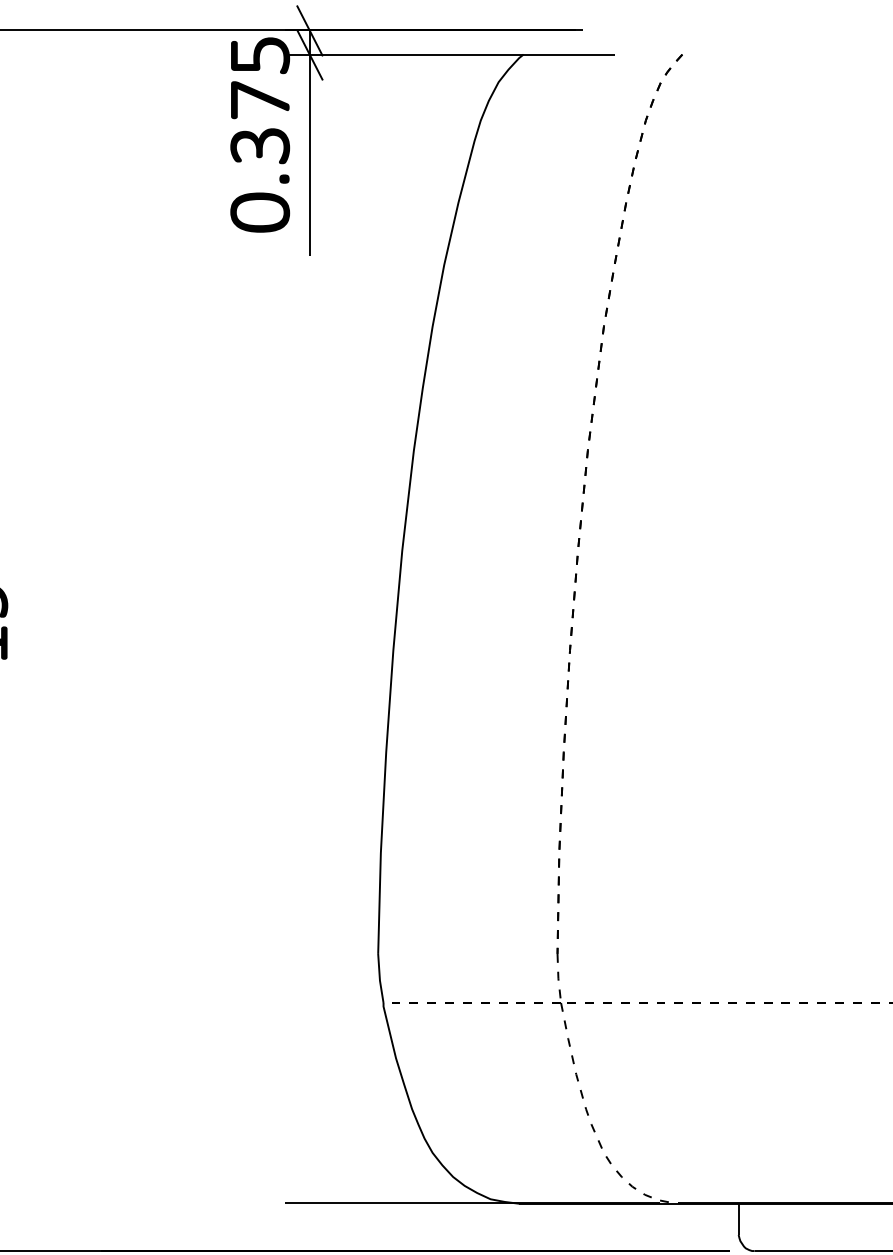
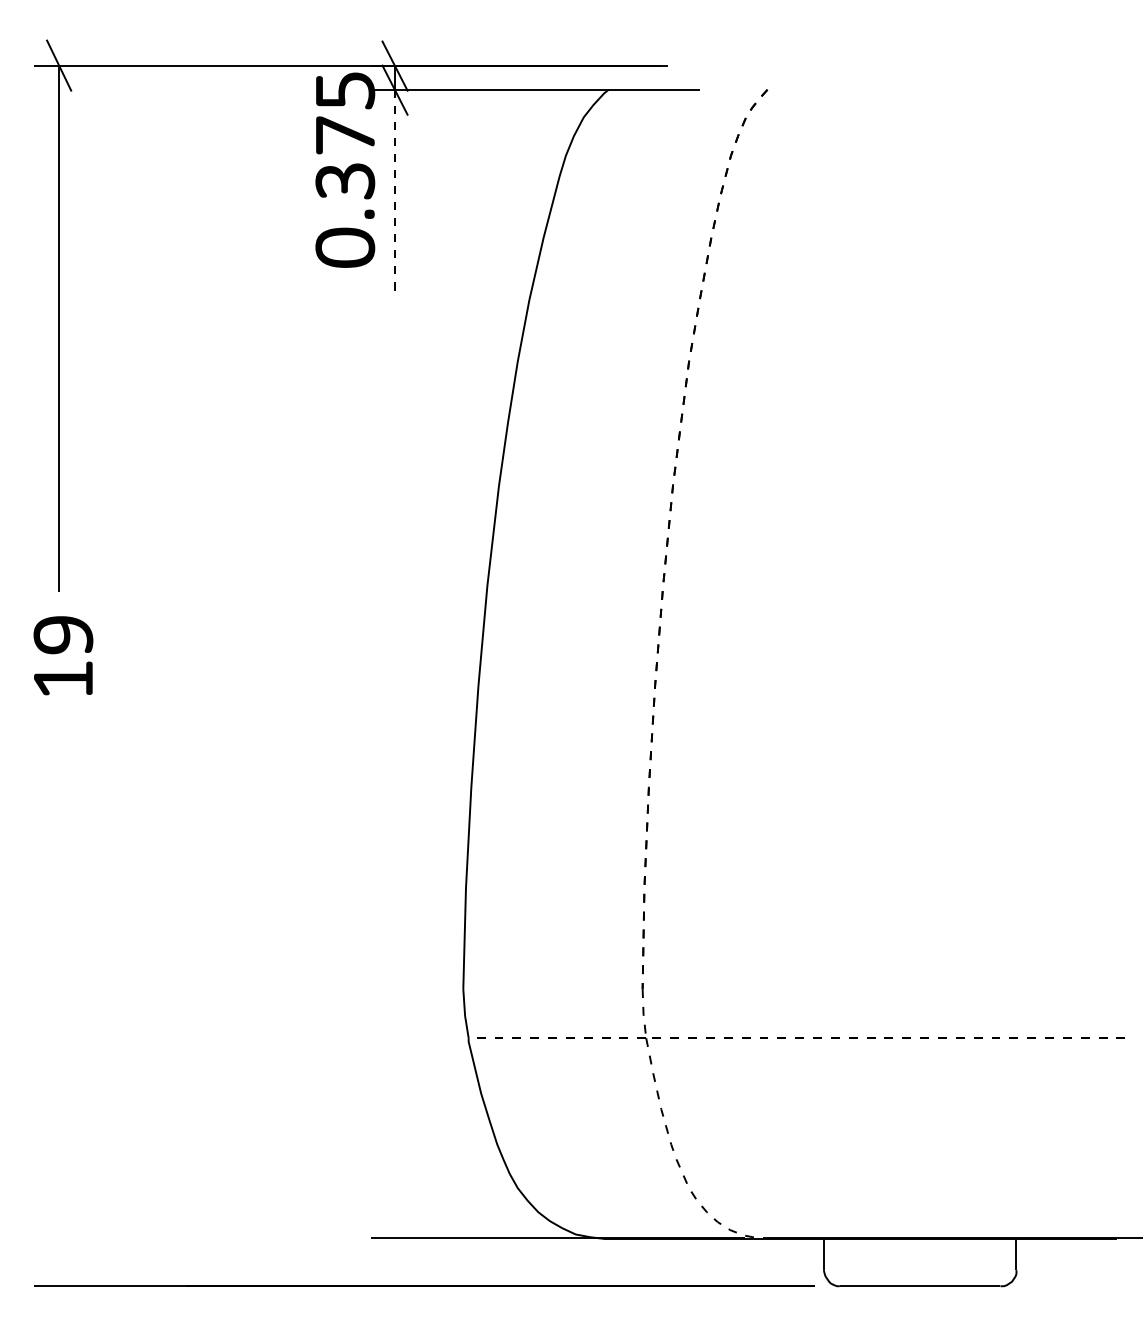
line: (310, 155) -> (395, 190), solid -> dashed

